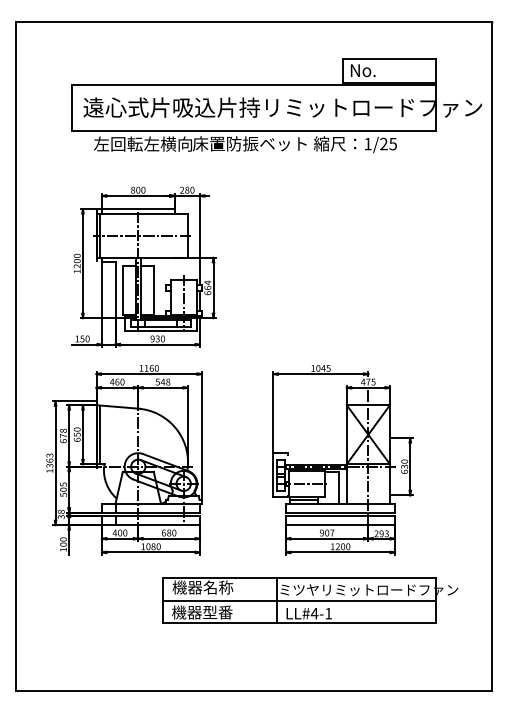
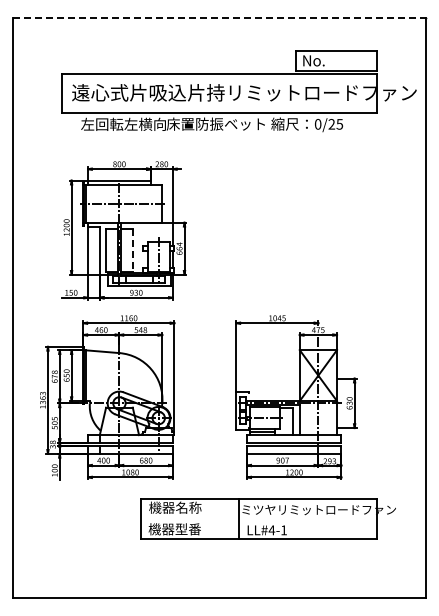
line: (254, 21) -> (219, 18), solid -> dashed
text: (367, 144) -> (317, 124), 1/25 -> 0/25
line: (153, 291) -> (132, 251), solid -> dashed
line: (299, 601) -> (258, 519), removed

